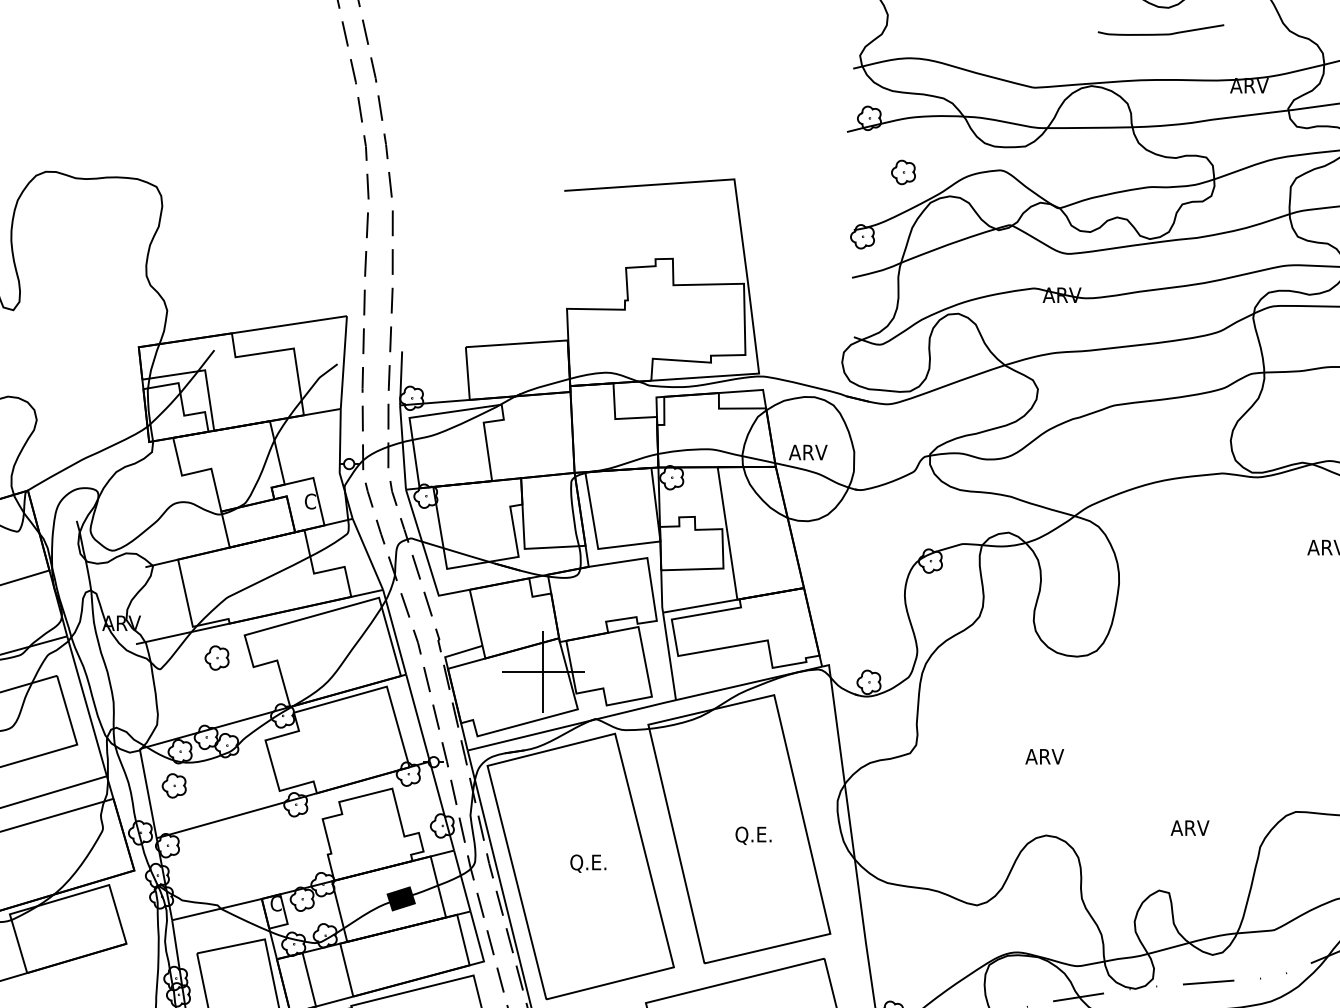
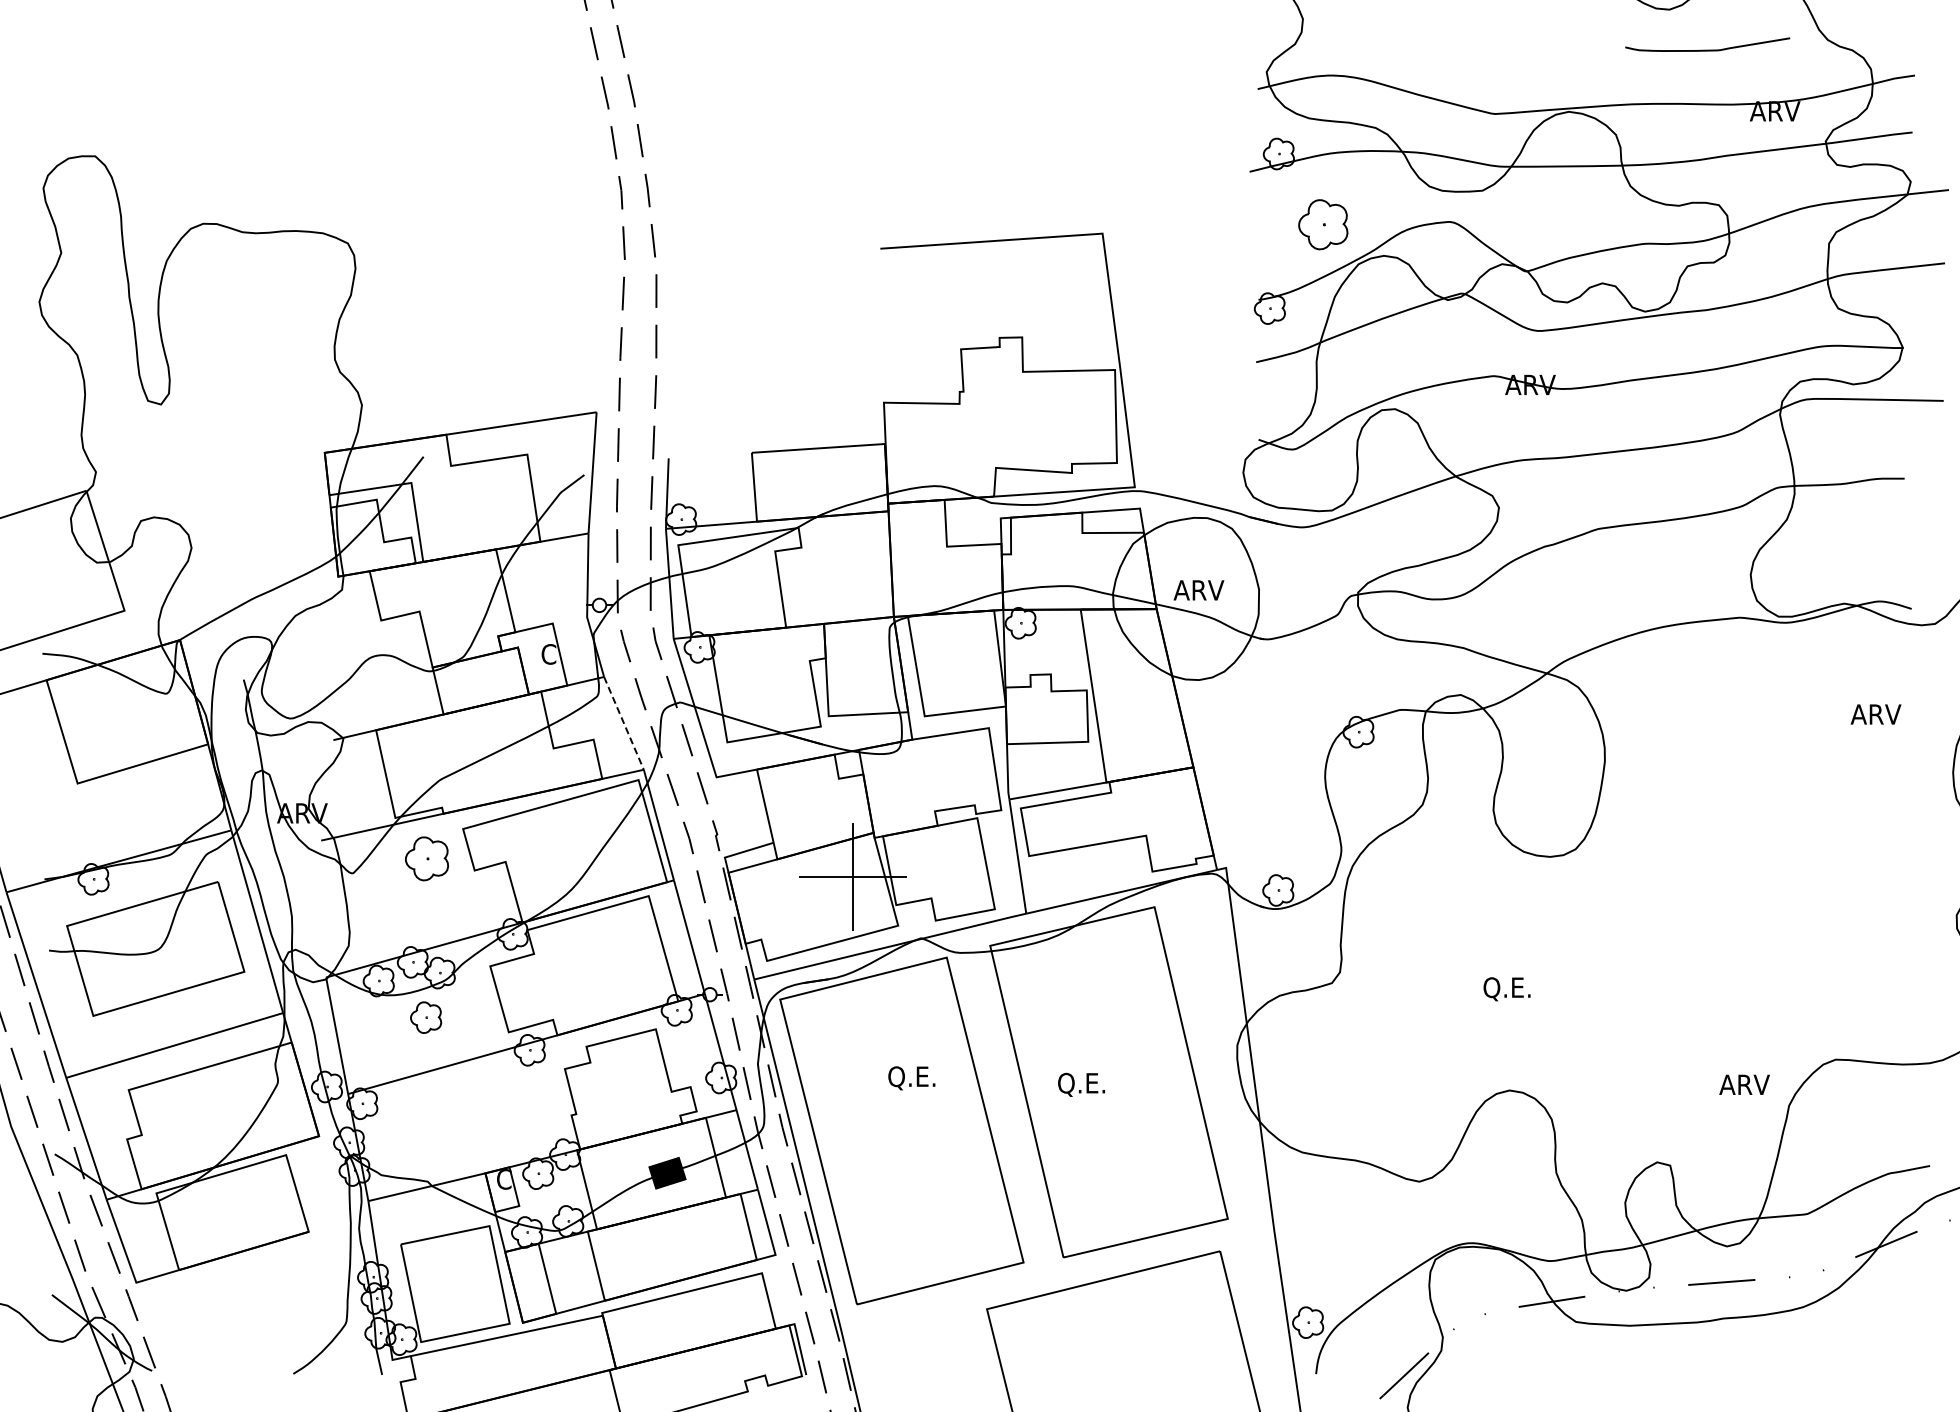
curve: (1160, 33) -> (1707, 49), moved
part: (903, 172) -> (1323, 224), size x1.6
line: (368, 554) -> (624, 723), solid -> dashed
part: (216, 657) -> (426, 858), size x1.4
text: (1044, 758) -> (1507, 989), ARV -> Q.E.
part: (174, 785) -> (426, 1017), moved
text: (1190, 827) -> (1744, 1084), moved
text: (753, 835) -> (1081, 1084), moved
text: (588, 863) -> (911, 1078), moved

